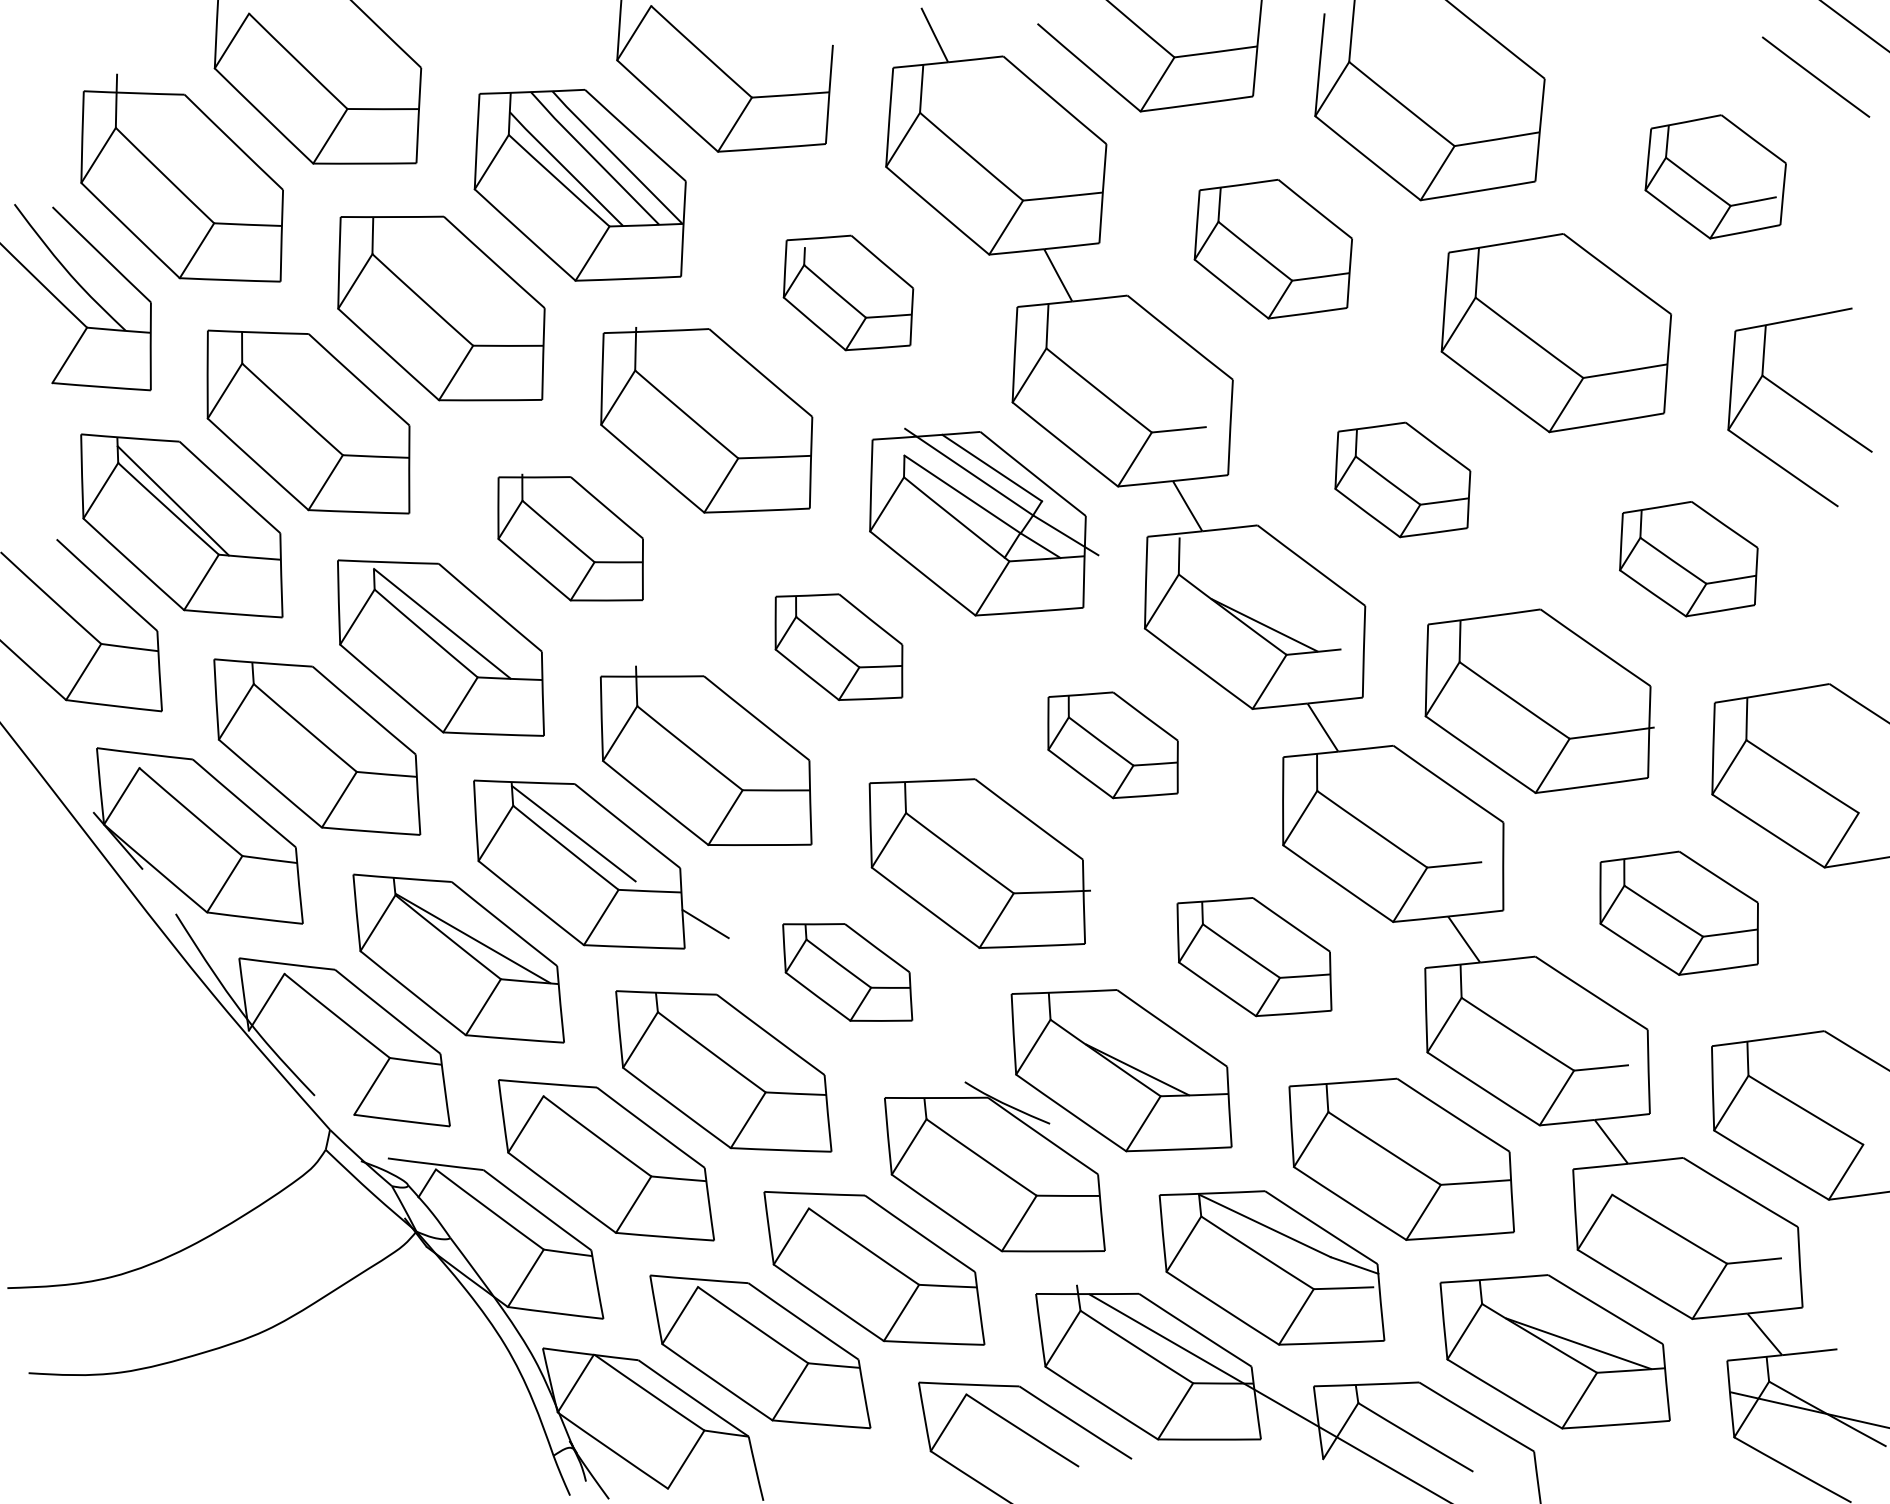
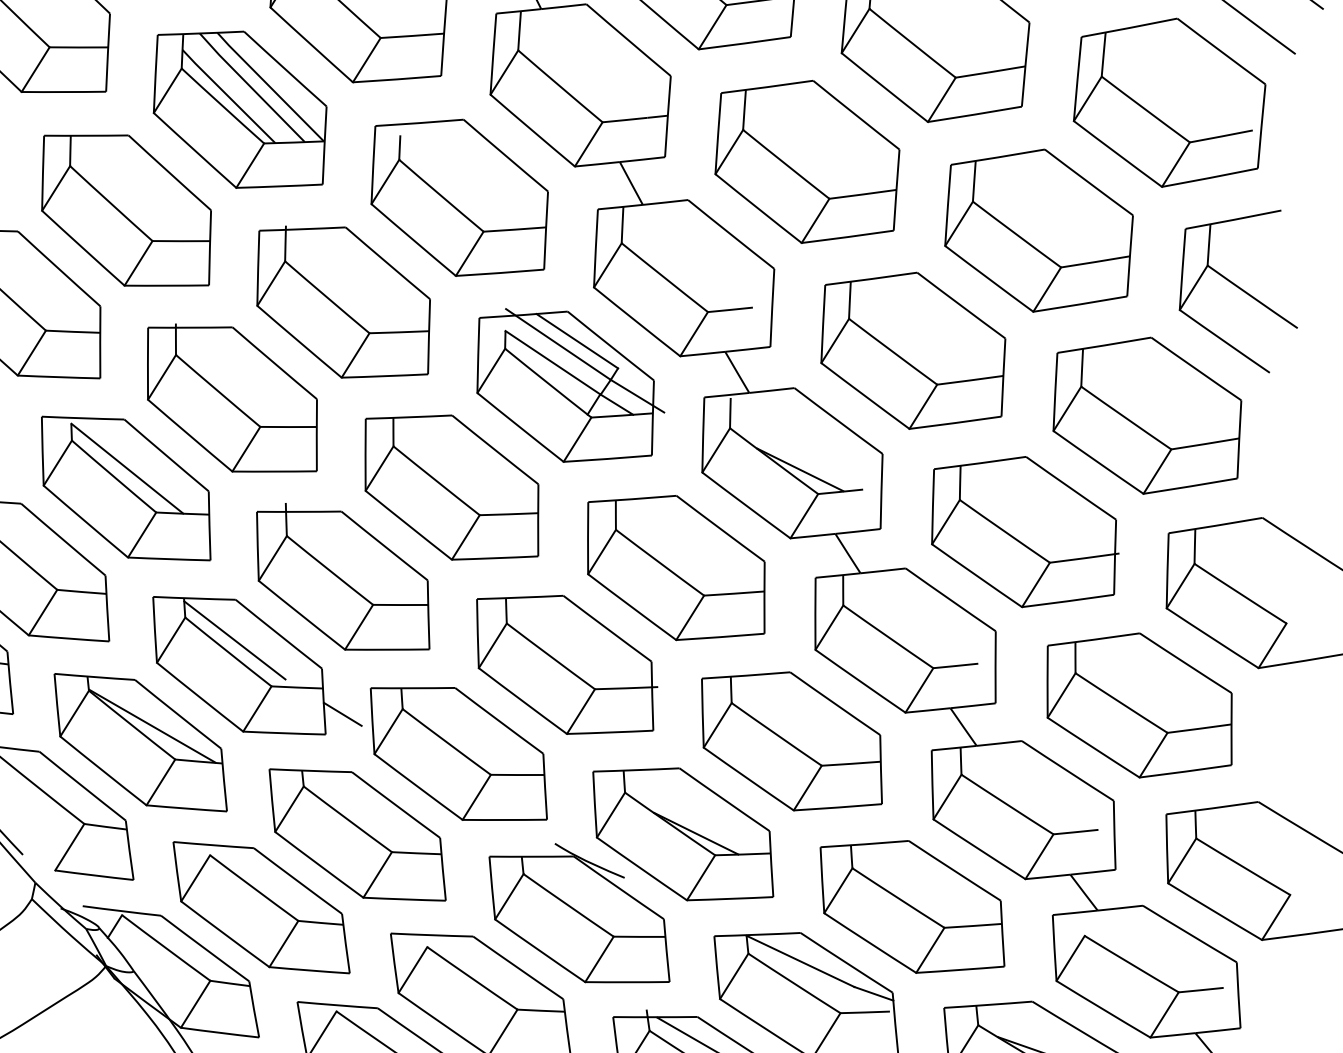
part: (1715, 176) -> (1169, 102), size x1.67
part: (1273, 249) -> (807, 162), size x1.43
part: (848, 292) -> (459, 197), size x1.67
part: (1402, 479) -> (913, 350), size x1.67
part: (570, 537) -> (232, 398), size x1.43
part: (1688, 558) -> (1147, 415), size x1.67
part: (838, 647) -> (451, 488), size x1.67
part: (1112, 745) -> (675, 568), size x1.67
part: (1678, 913) -> (1138, 705), size x1.43
part: (1254, 956) -> (791, 740), size x1.43
part: (847, 972) -> (458, 754), size x1.67

